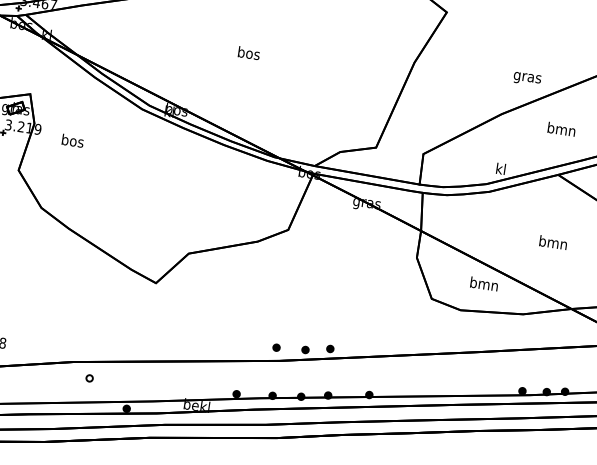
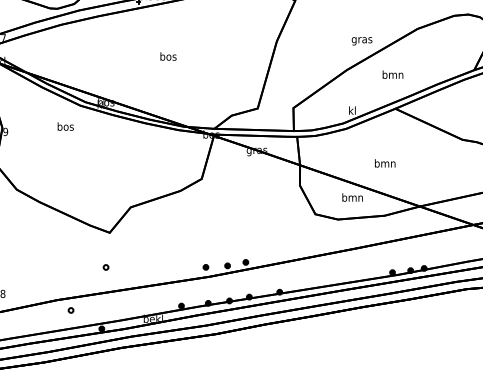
text: (249, 53) -> (168, 56), moved
text: (72, 140) -> (65, 126), moved
text: (553, 242) -> (385, 163), moved
part: (143, 328) -> (105, 267), added

